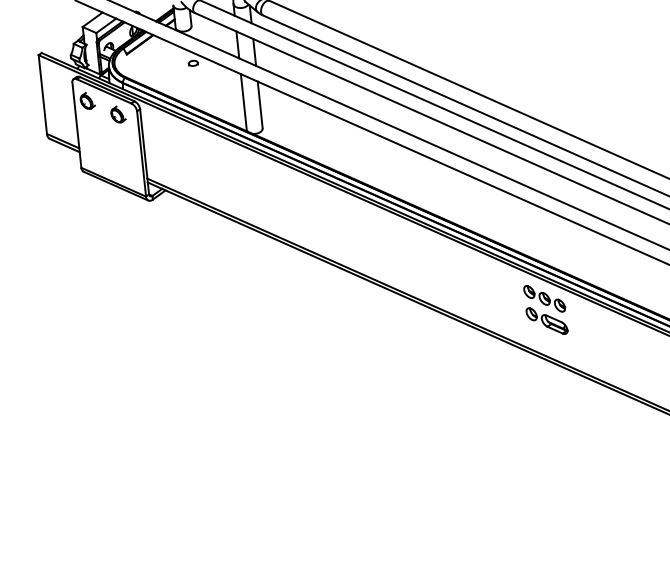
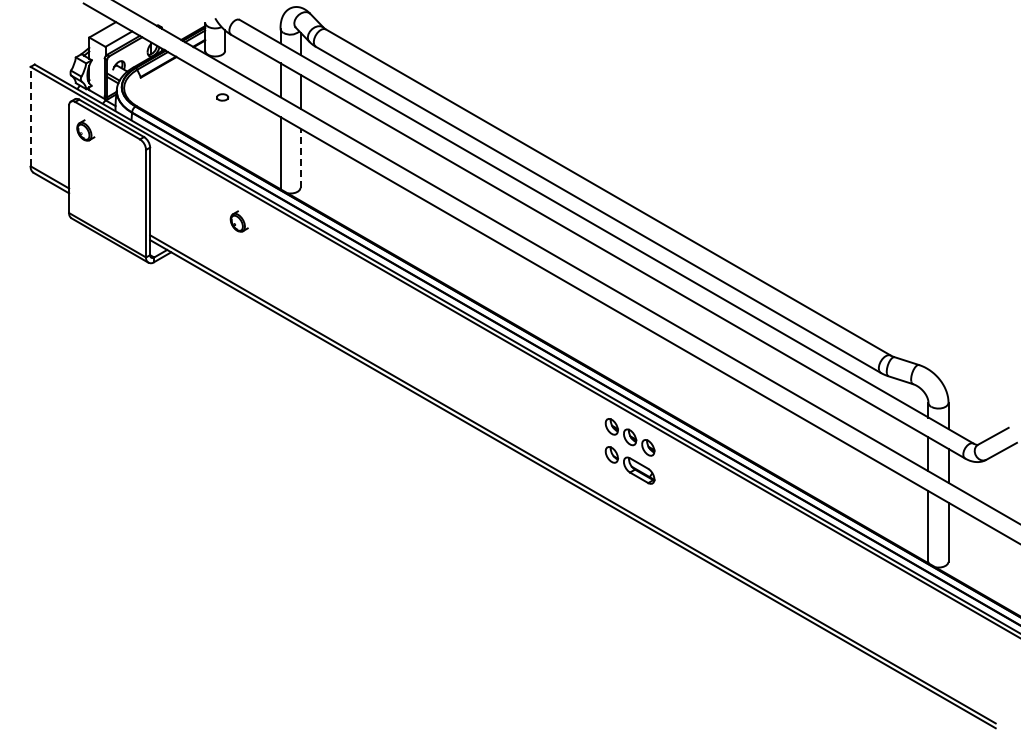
line: (42, 94) -> (30, 116), solid -> dashed
line: (260, 105) -> (300, 158), solid -> dashed
part: (117, 114) -> (238, 221), moved

